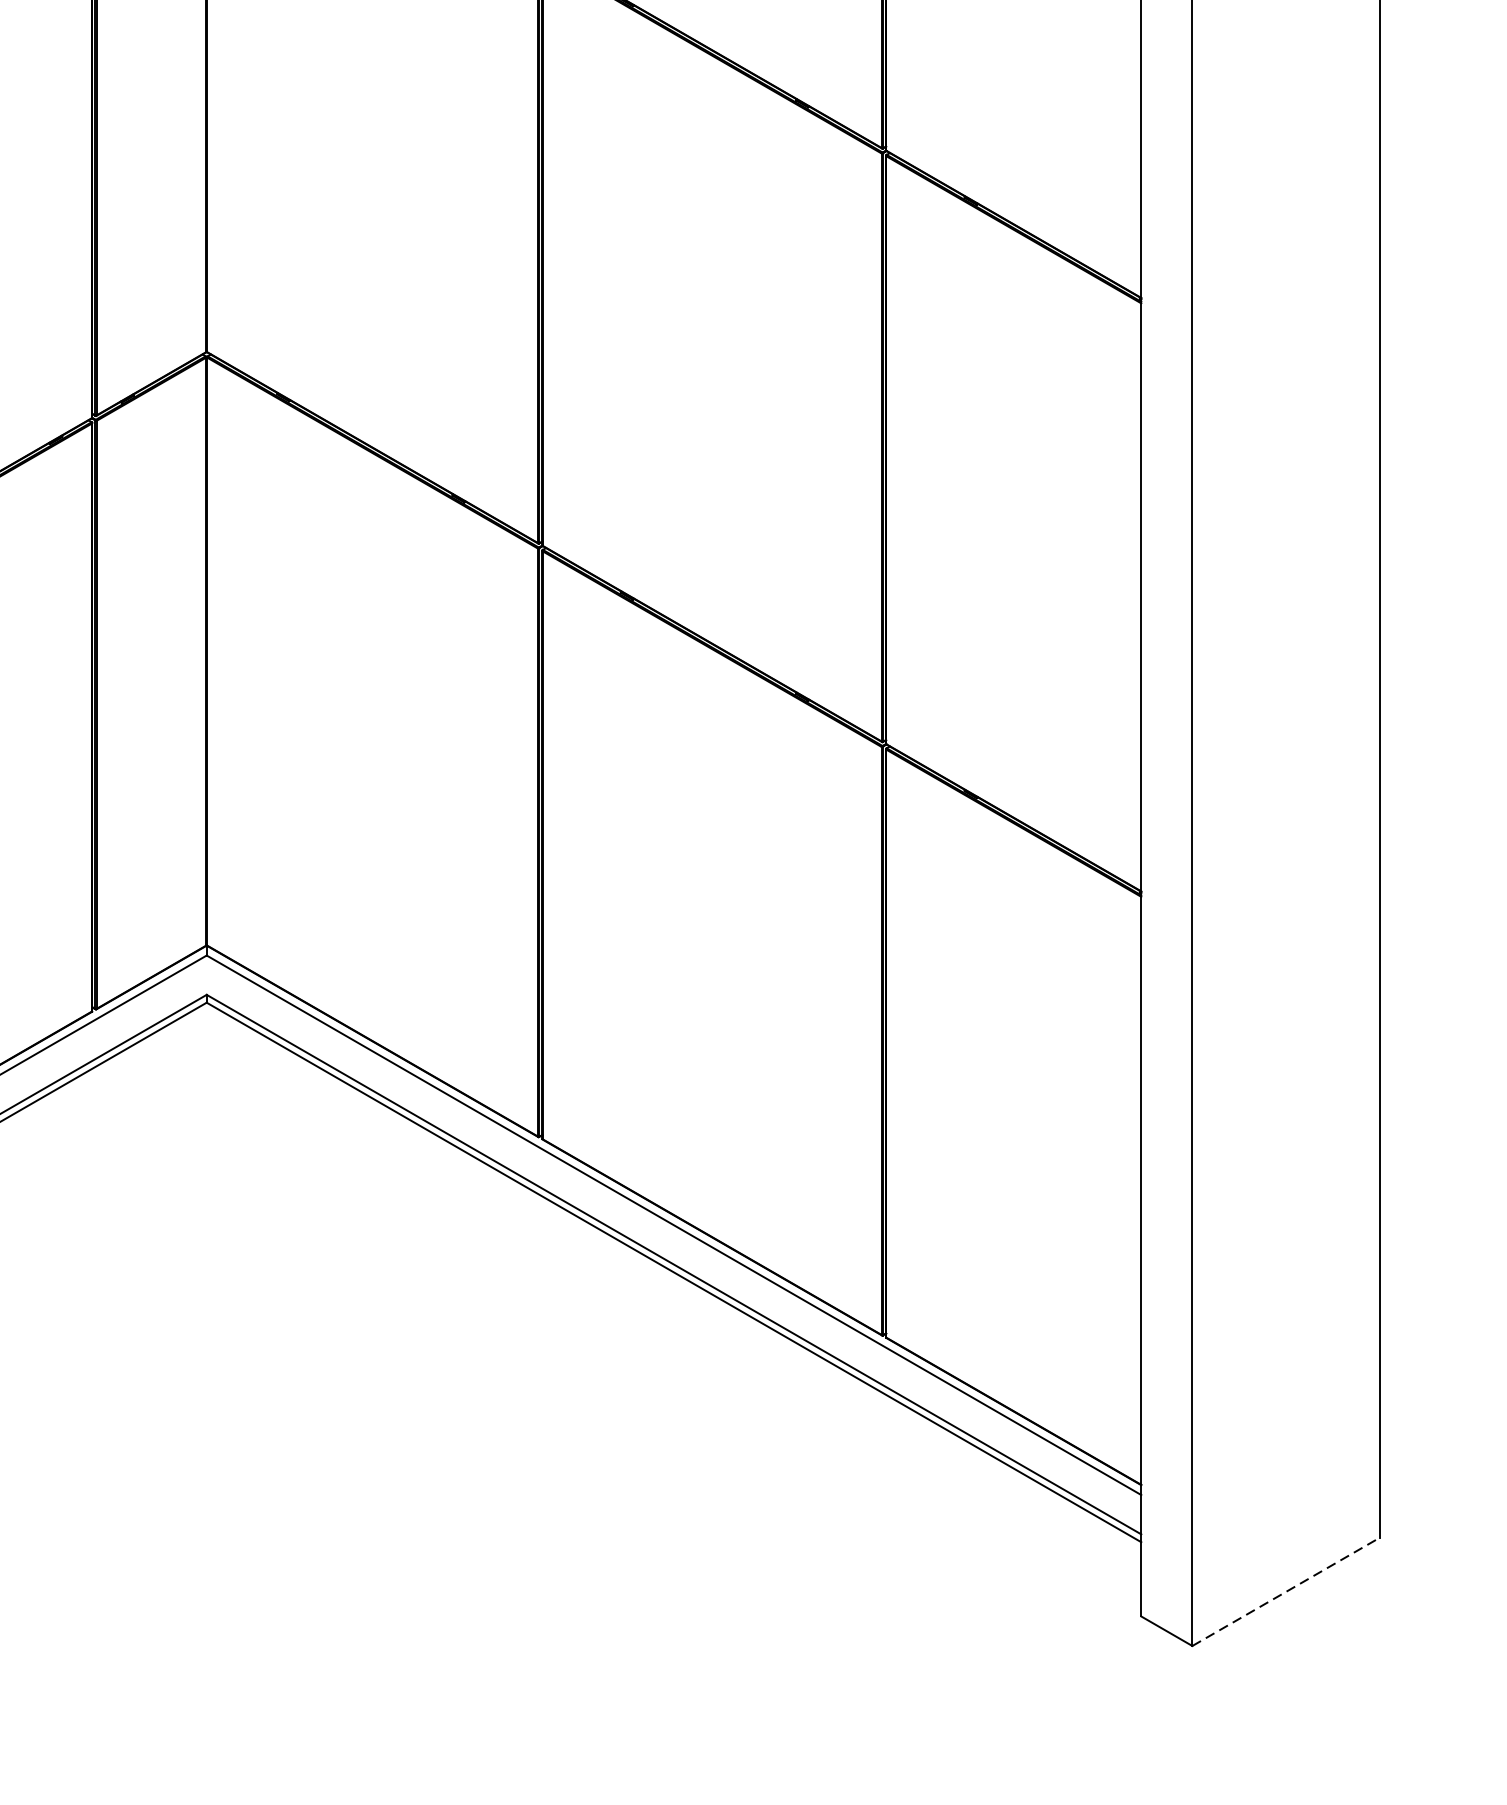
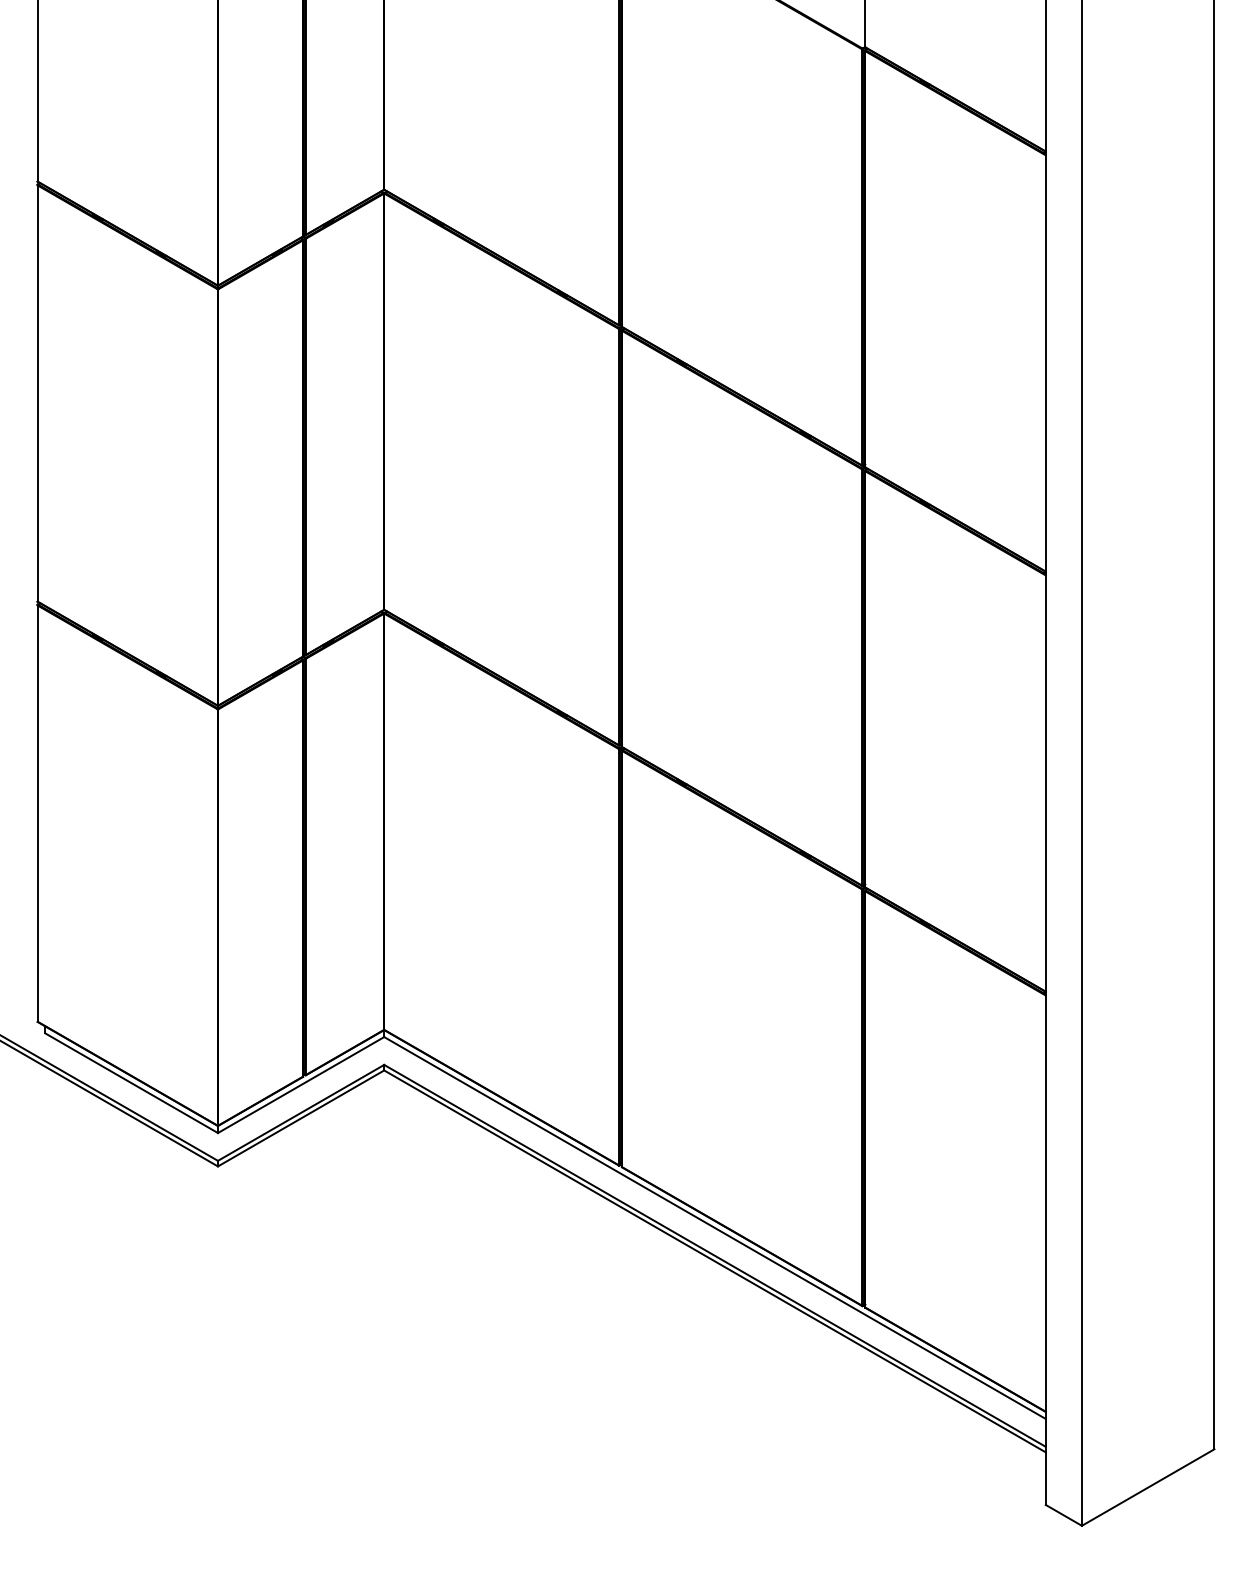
line: (1286, 1591) -> (1148, 1487), dashed -> solid

